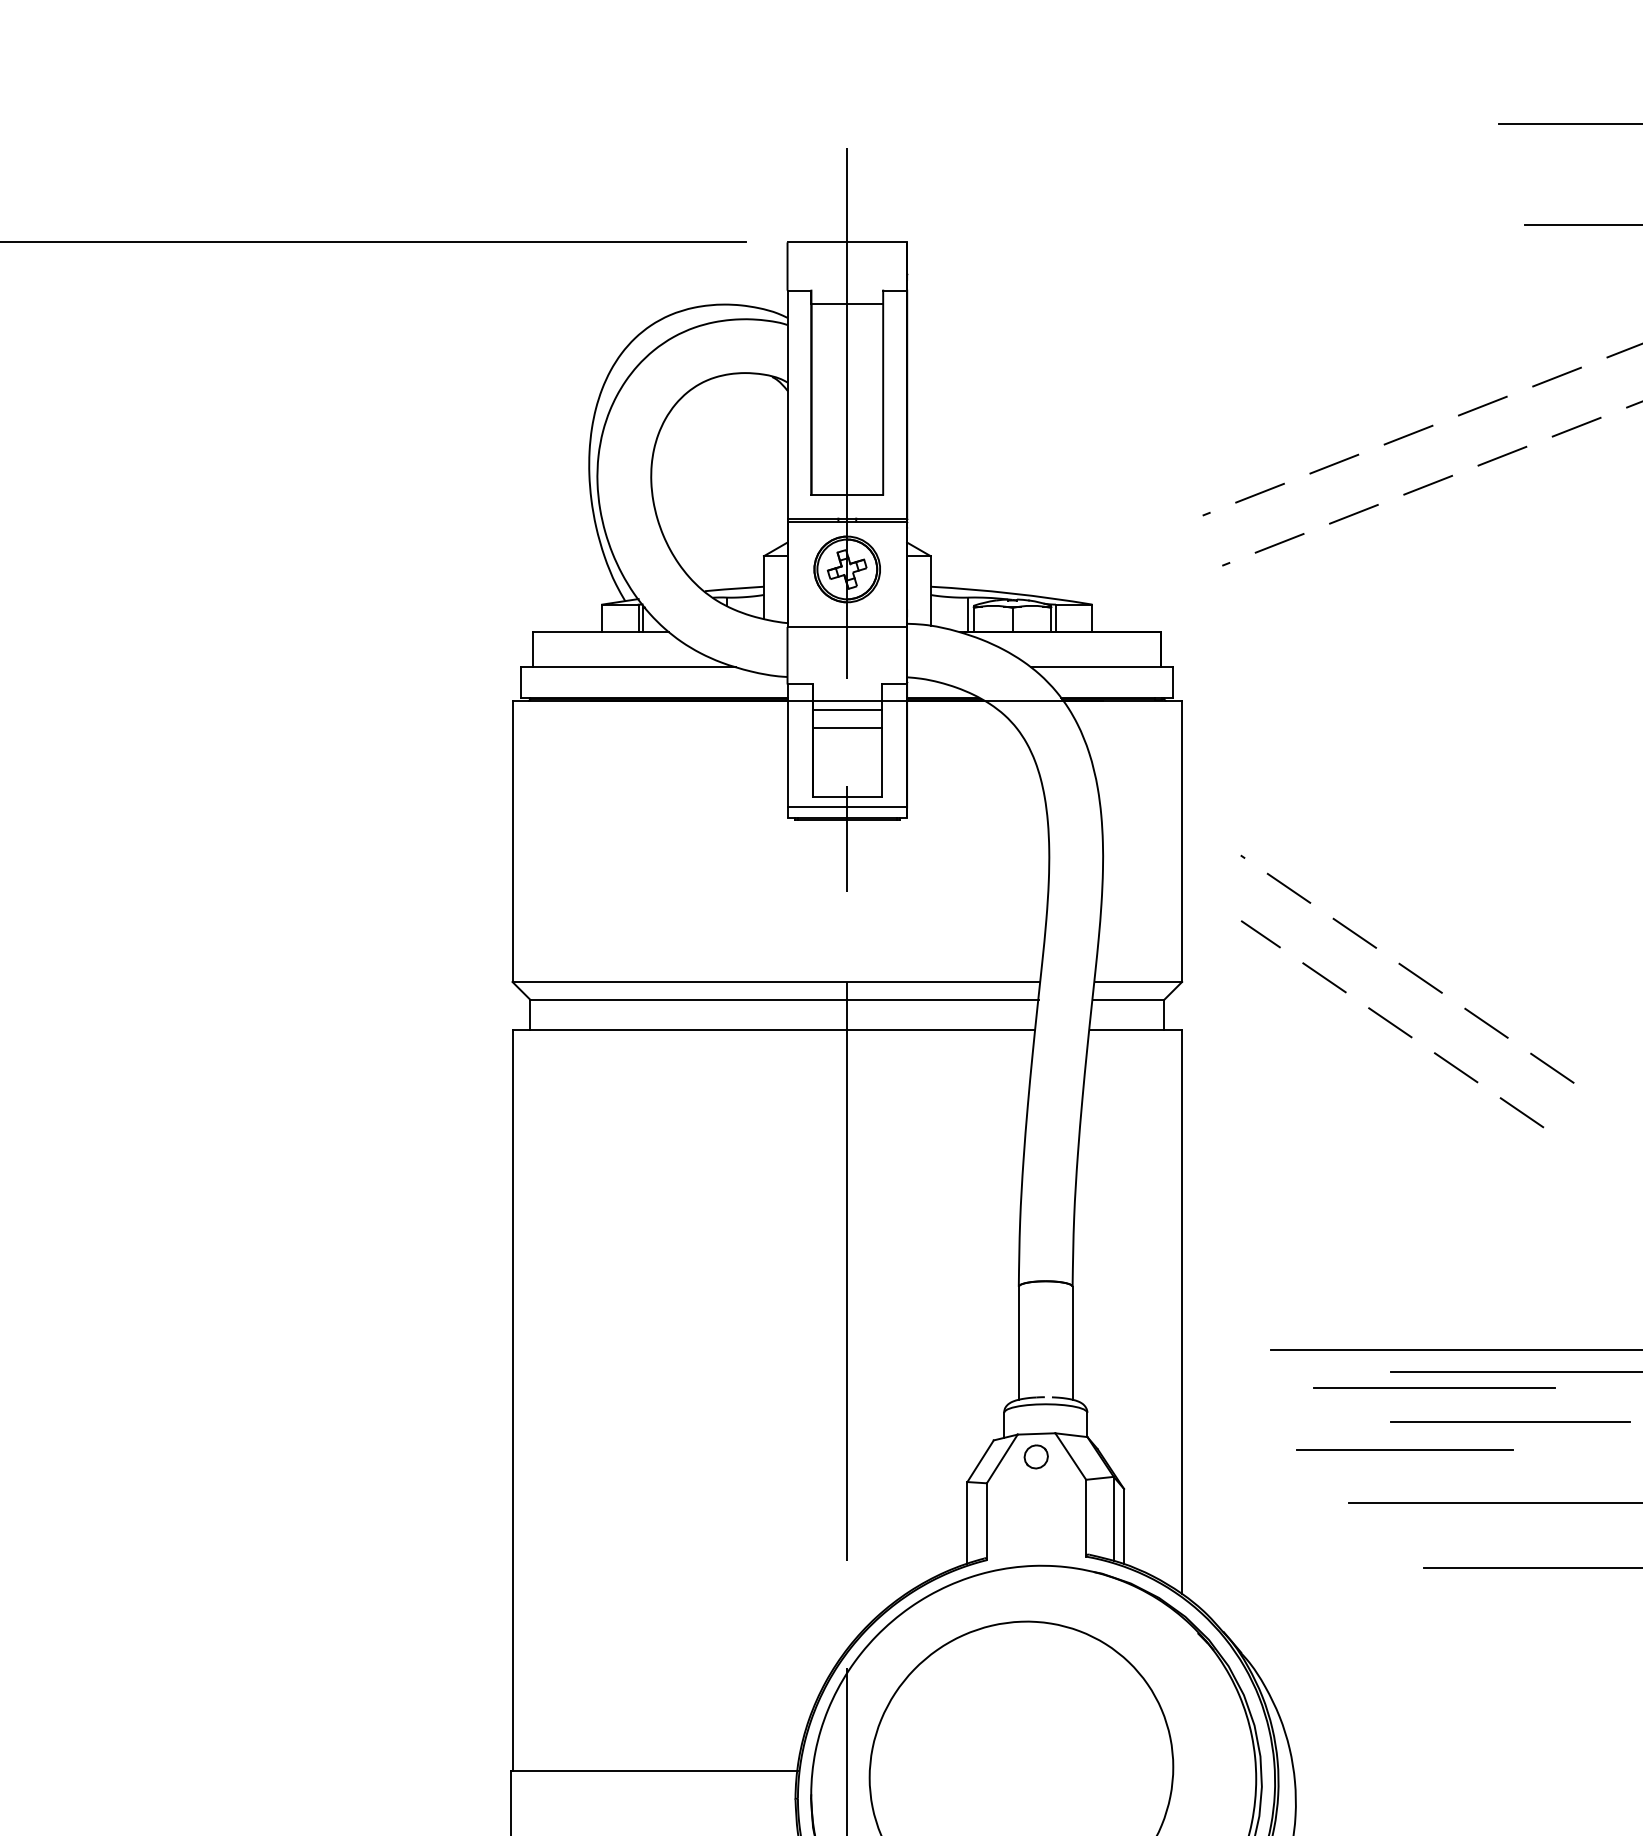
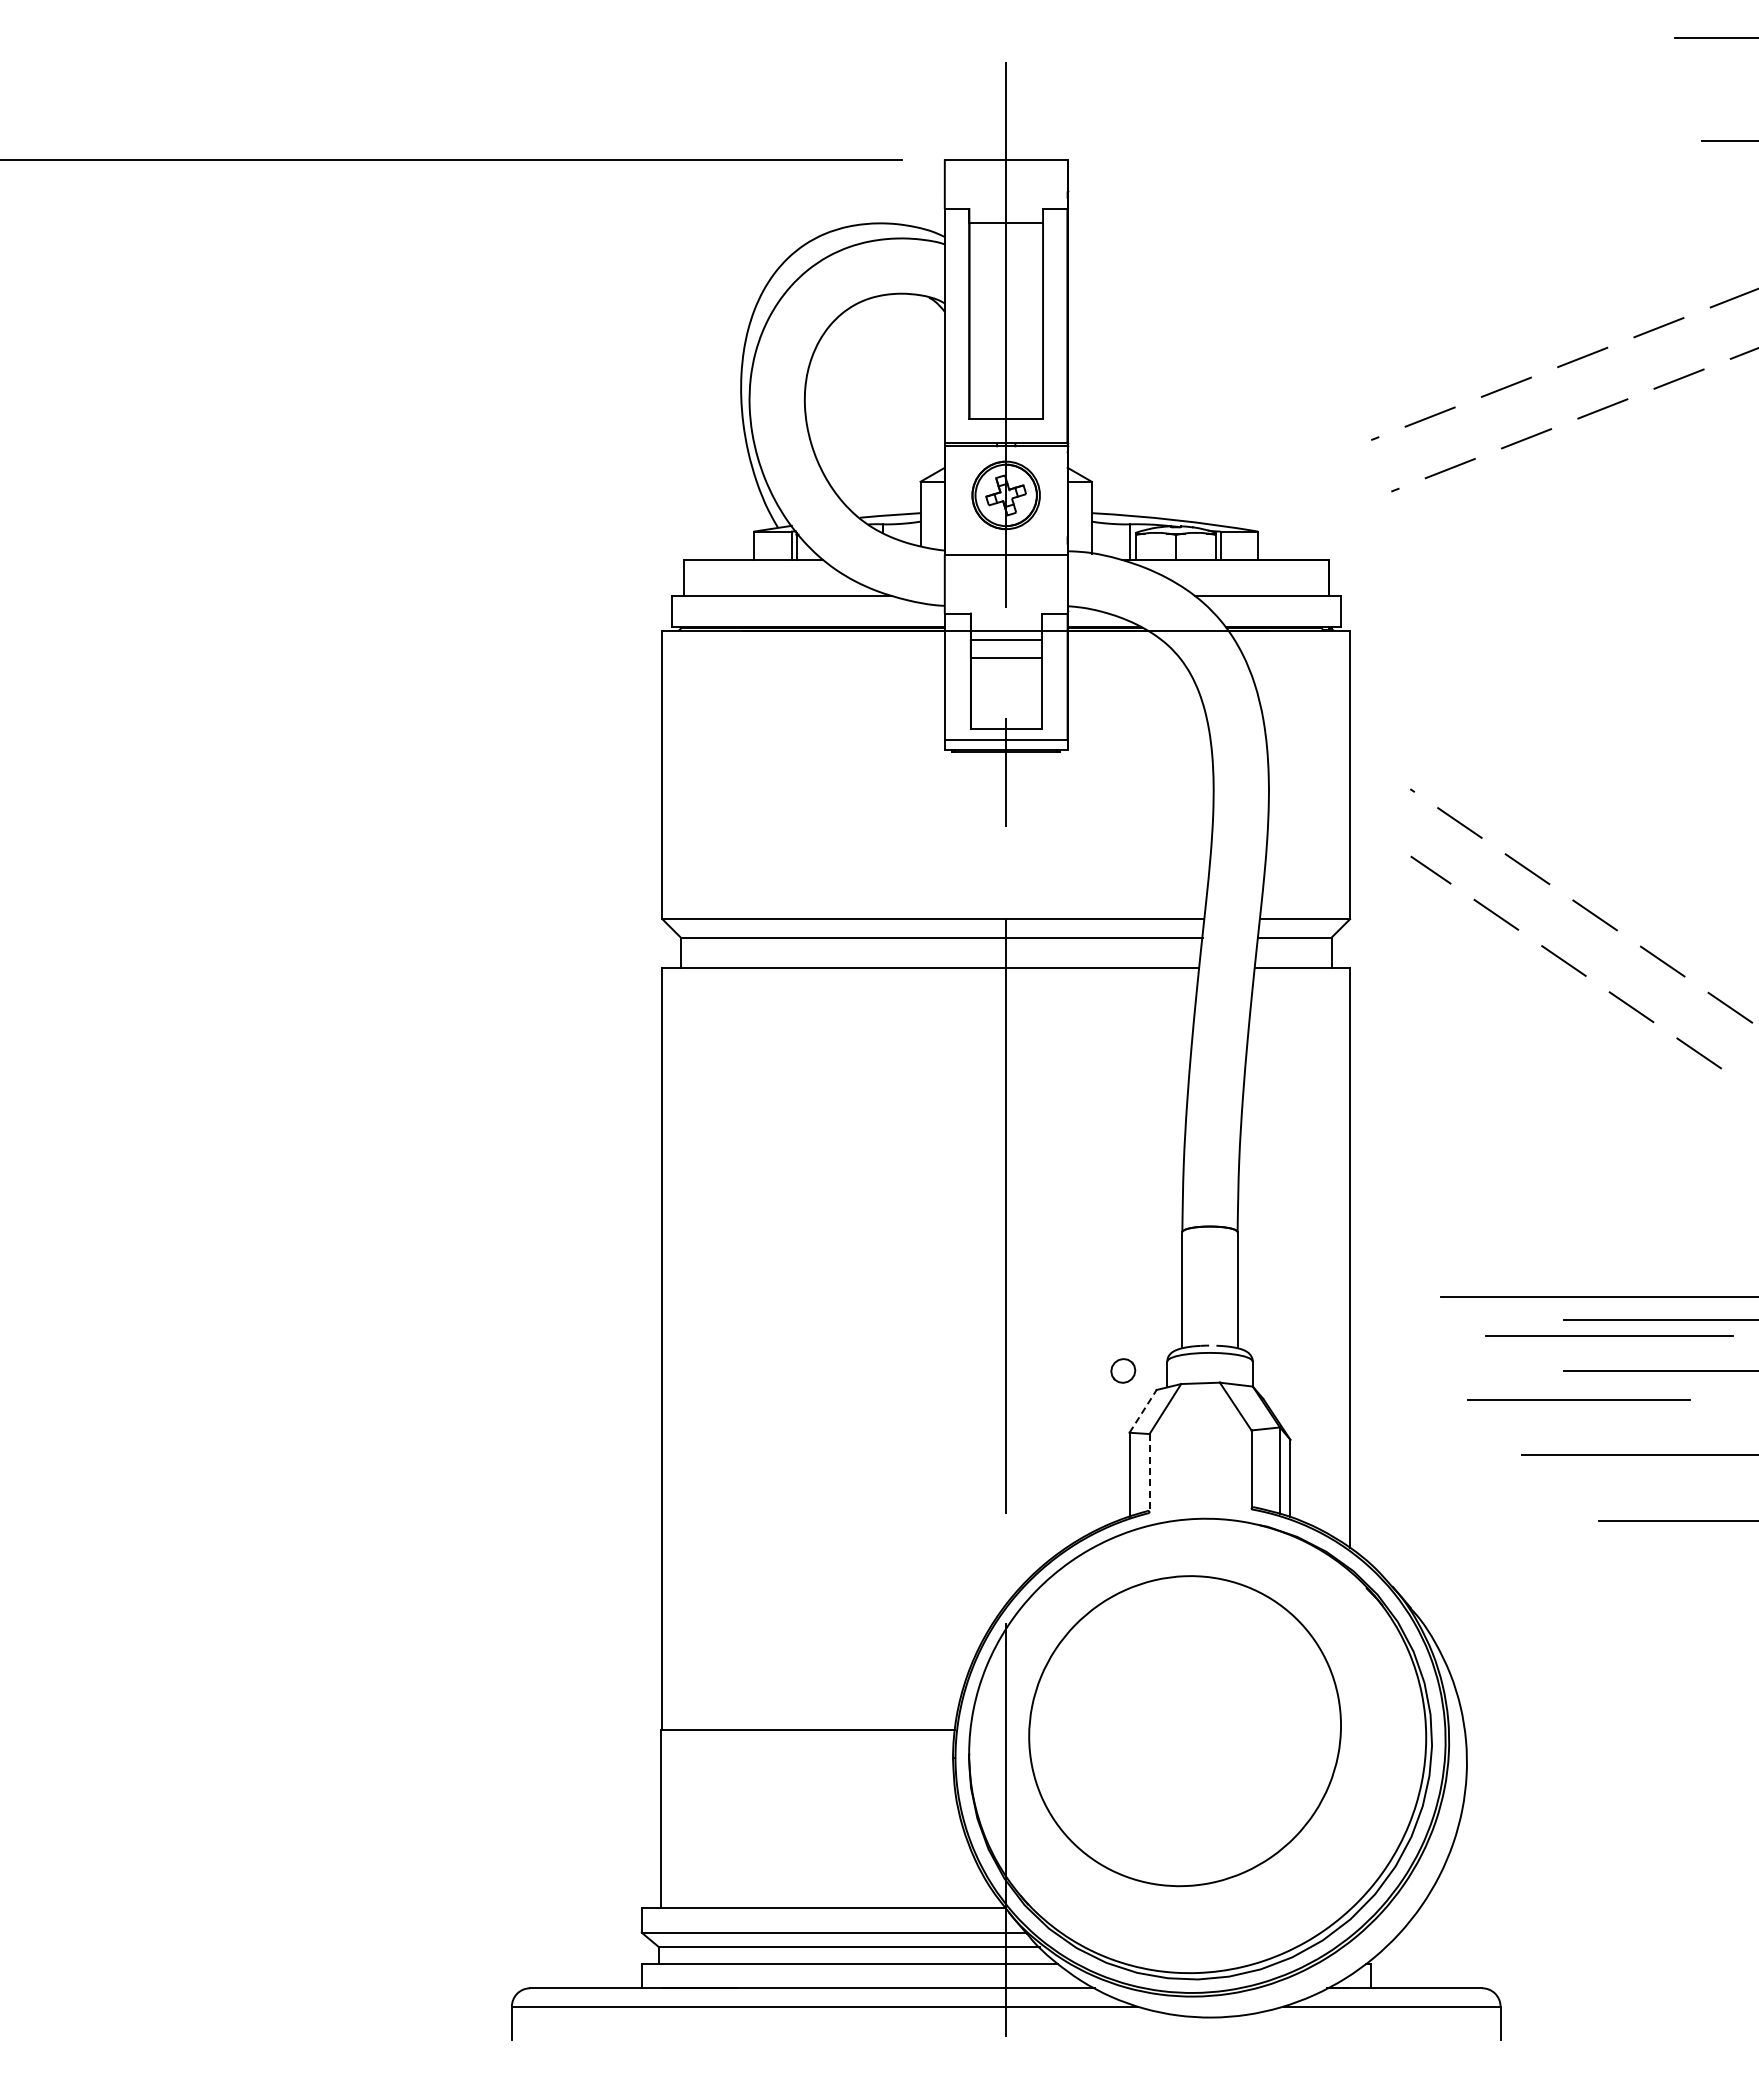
part: (1036, 1456) -> (1123, 1370), moved
line: (980, 1460) -> (1143, 1410), solid -> dashed
line: (986, 1522) -> (1149, 1474), solid -> dashed

